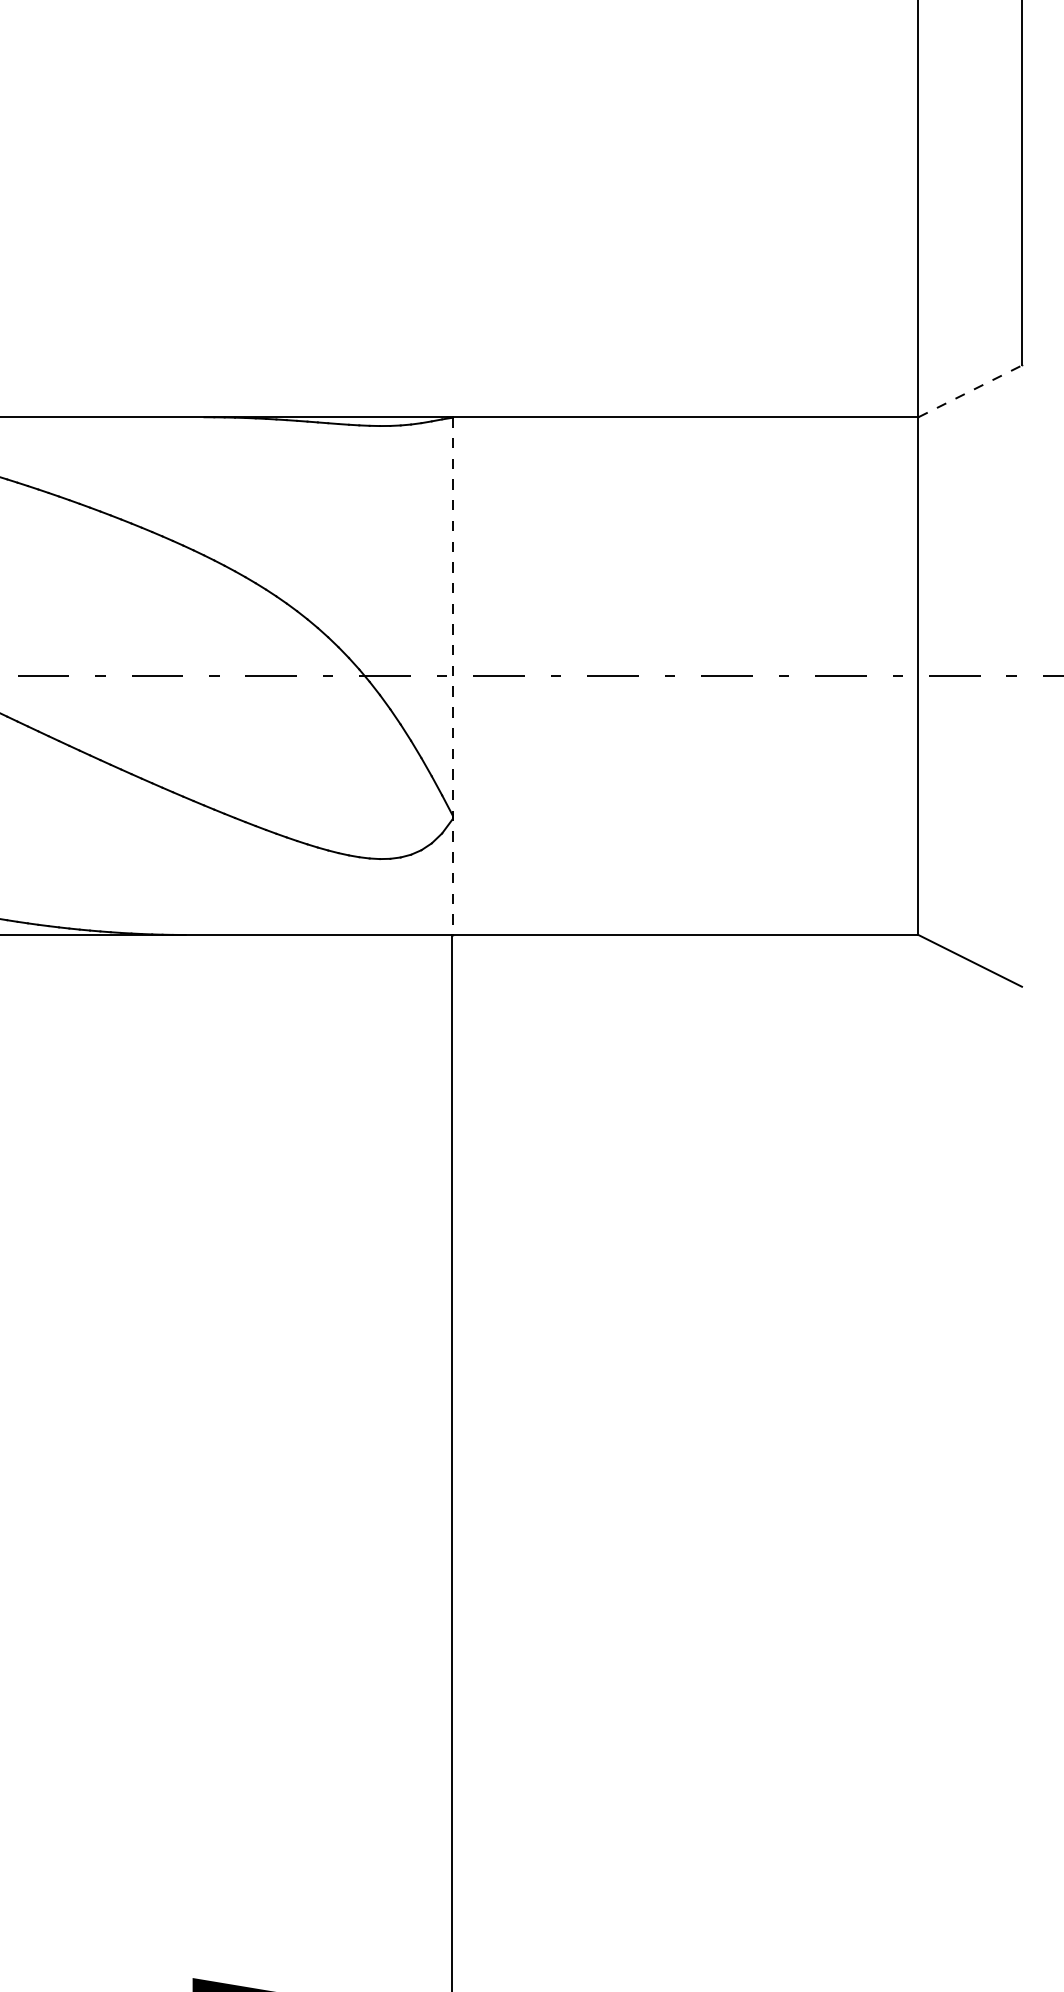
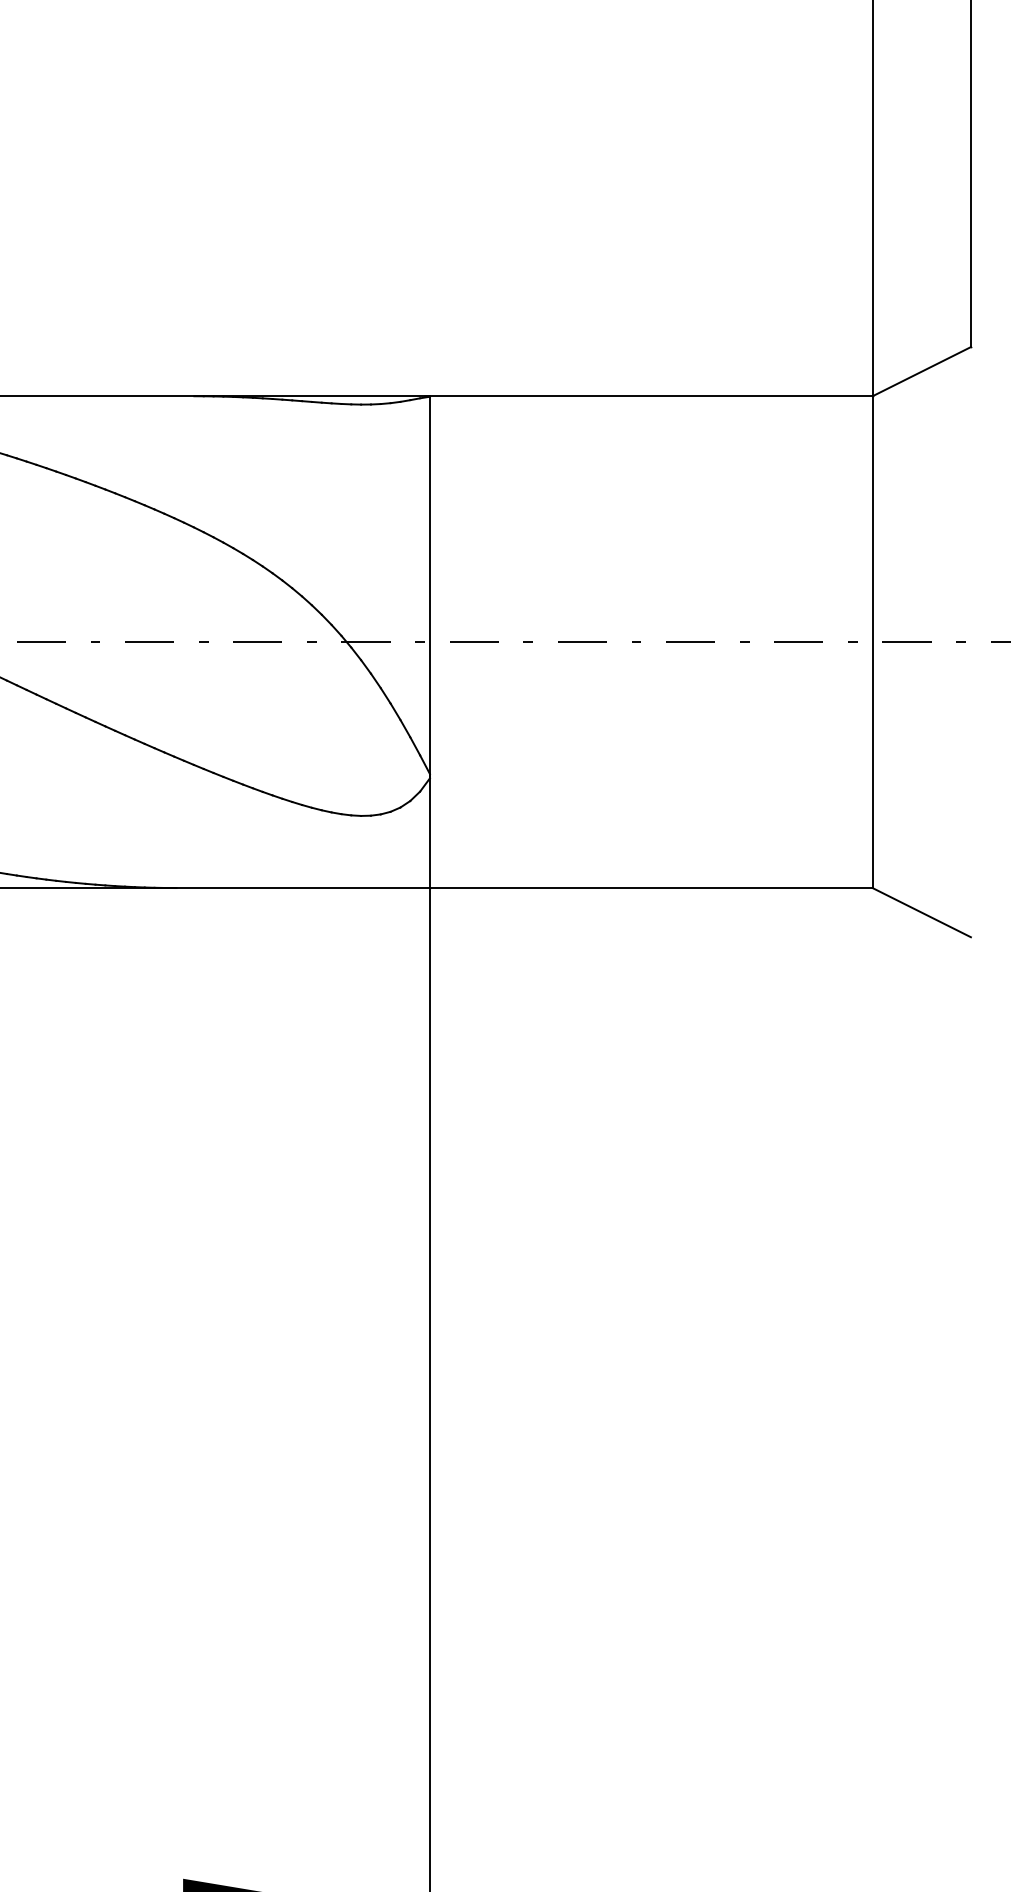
line: (970, 391) -> (922, 371), dashed -> solid
line: (452, 676) -> (429, 642), dashed -> solid

